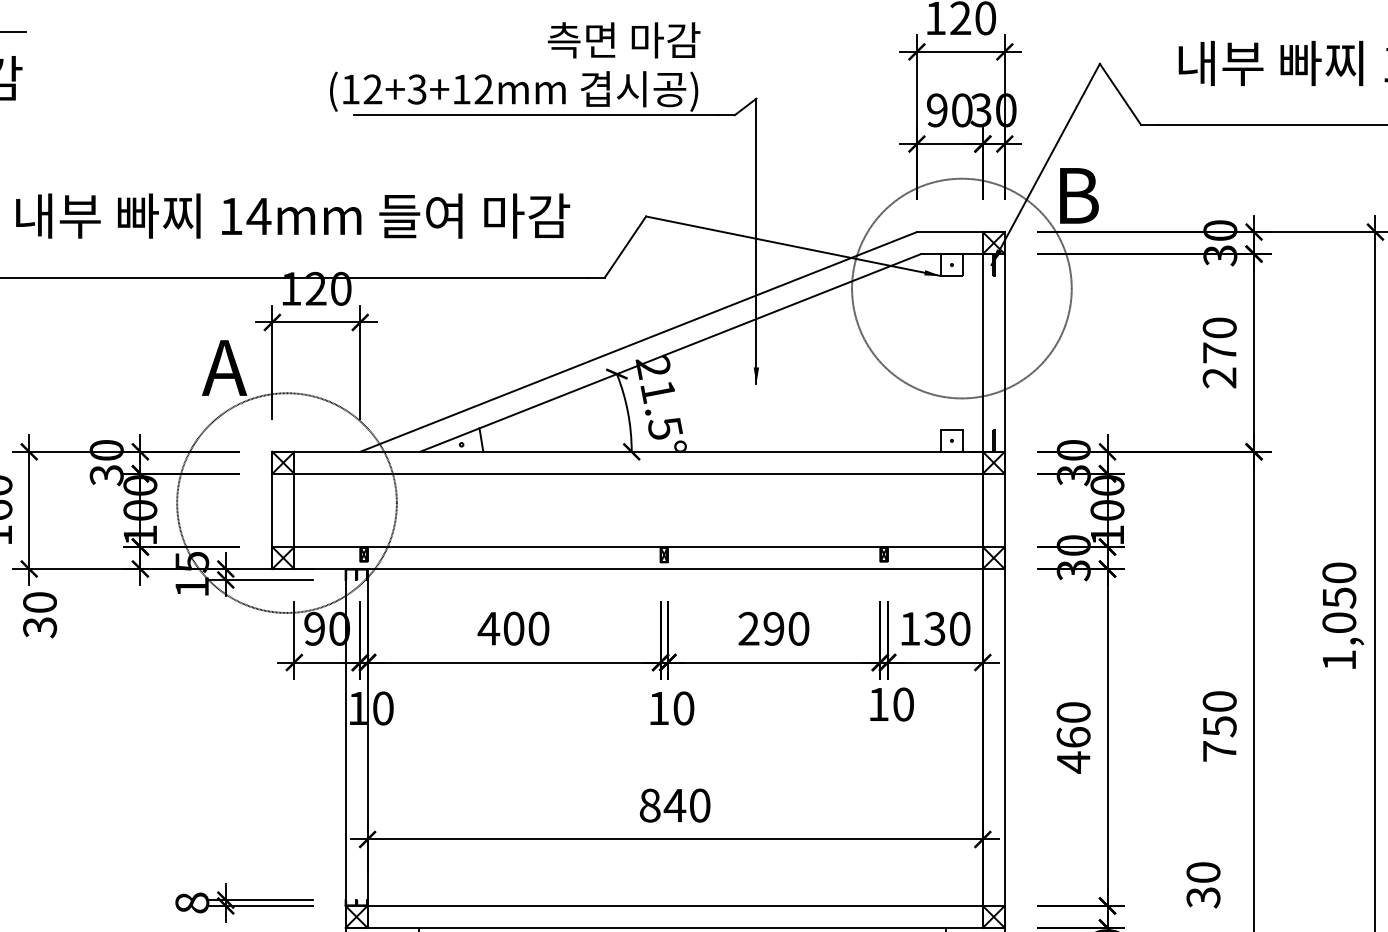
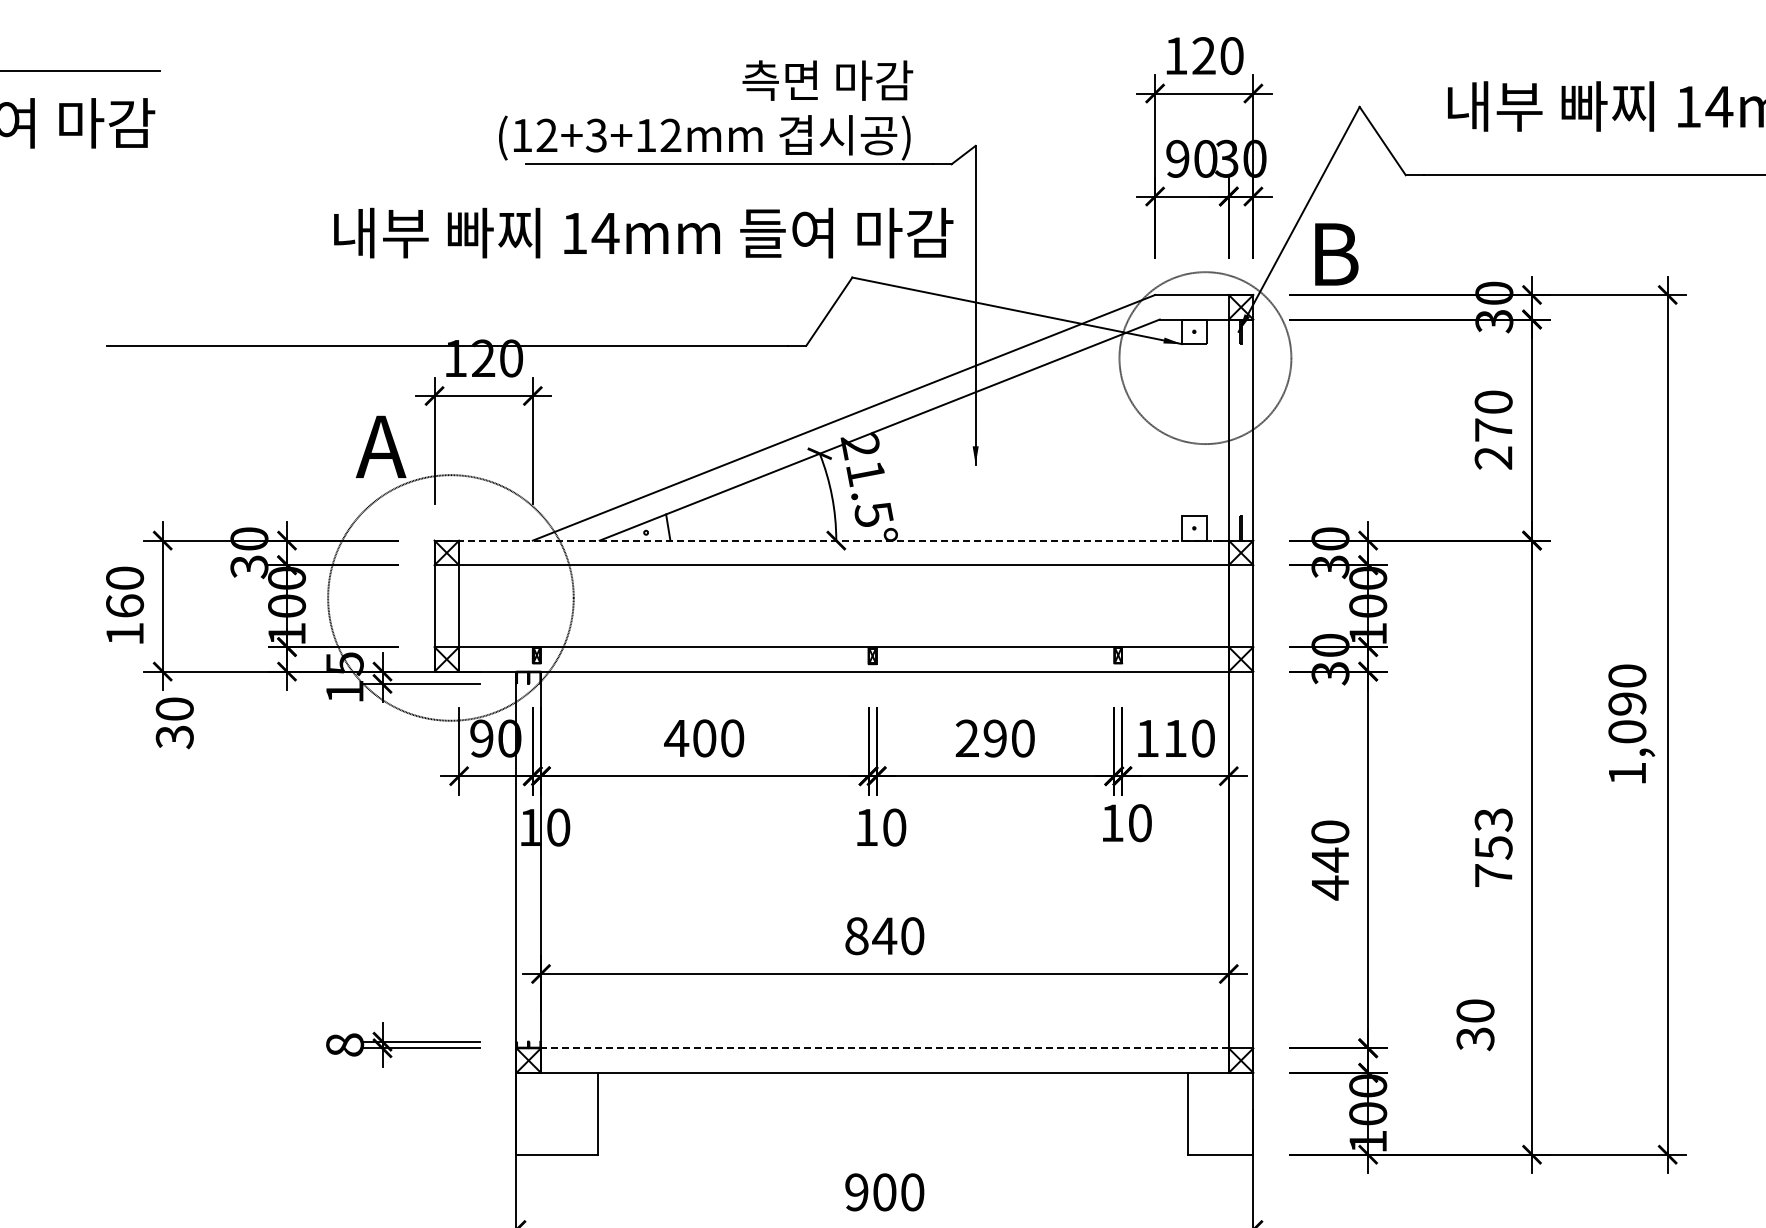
text: (292, 215) -> (643, 232), moved
circle: (961, 288) -> (1205, 357), size x0.7
line: (639, 451) -> (844, 540), solid -> dashed
text: (1339, 598) -> (1627, 704), 1,050 -> 1,090
text: (934, 628) -> (1174, 738), 130 -> 110
text: (1219, 701) -> (1493, 819), 750 -> 753
text: (1073, 737) -> (1330, 859), 460 -> 440
line: (674, 906) -> (884, 1048), solid -> dashed

